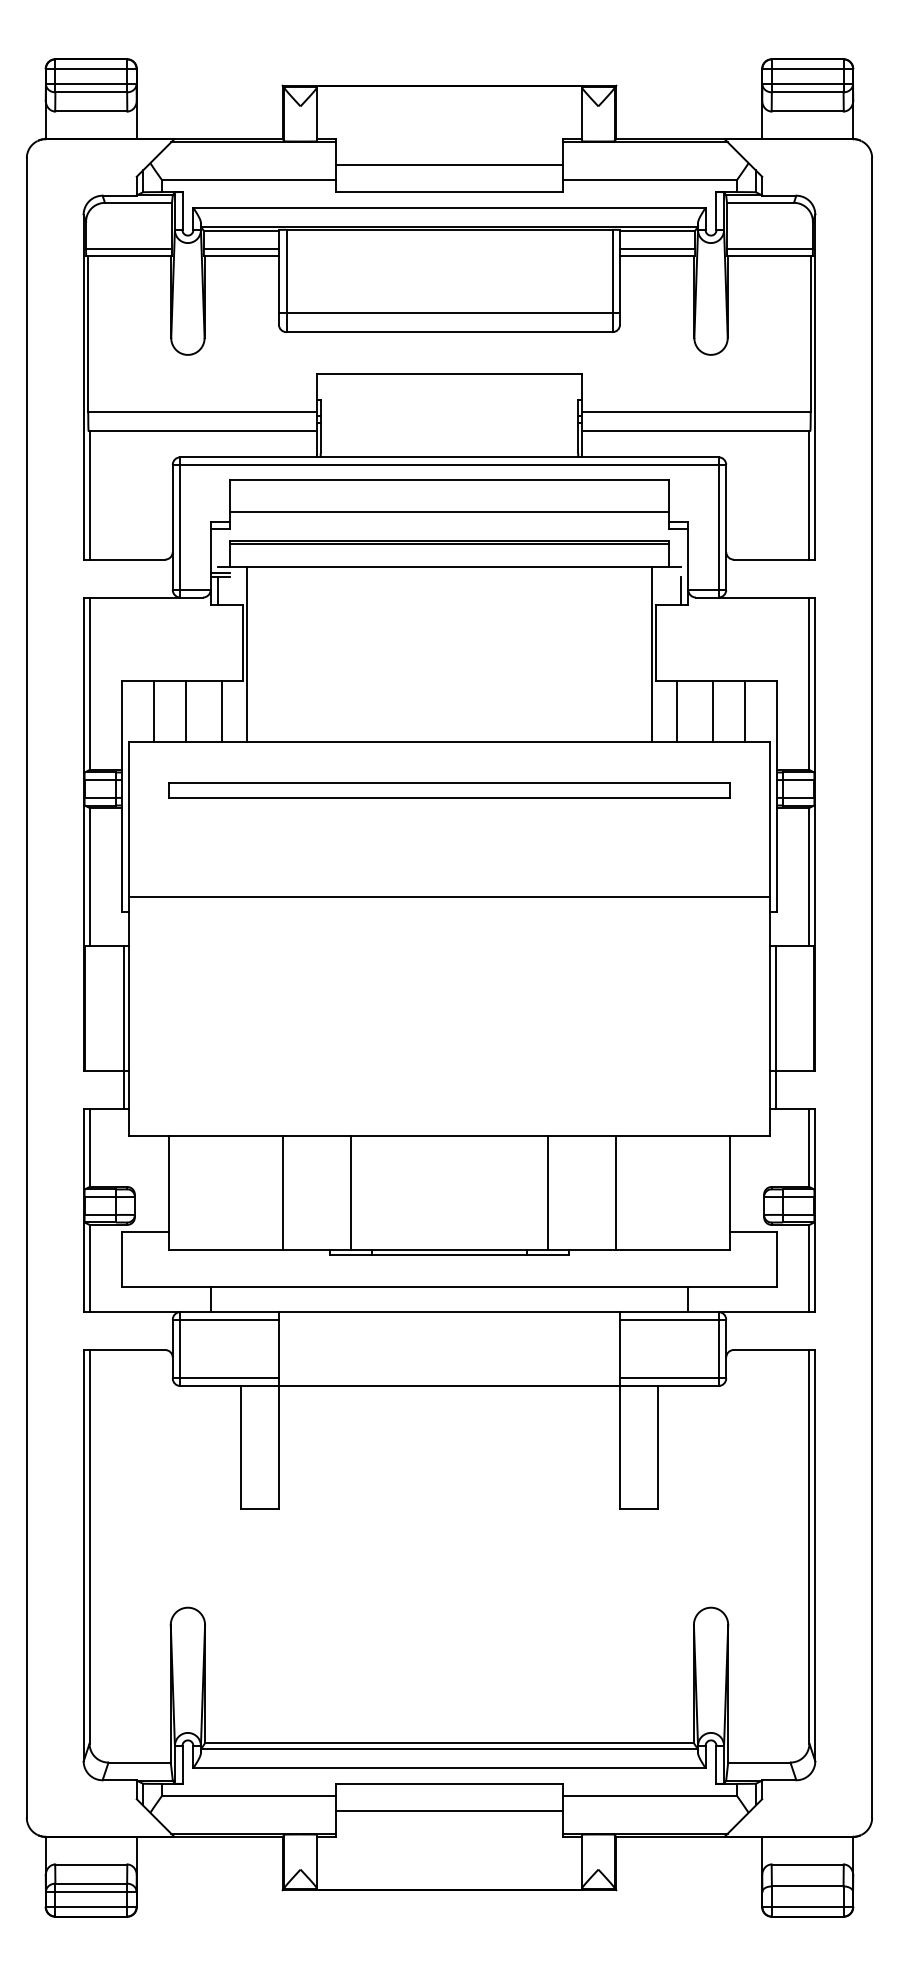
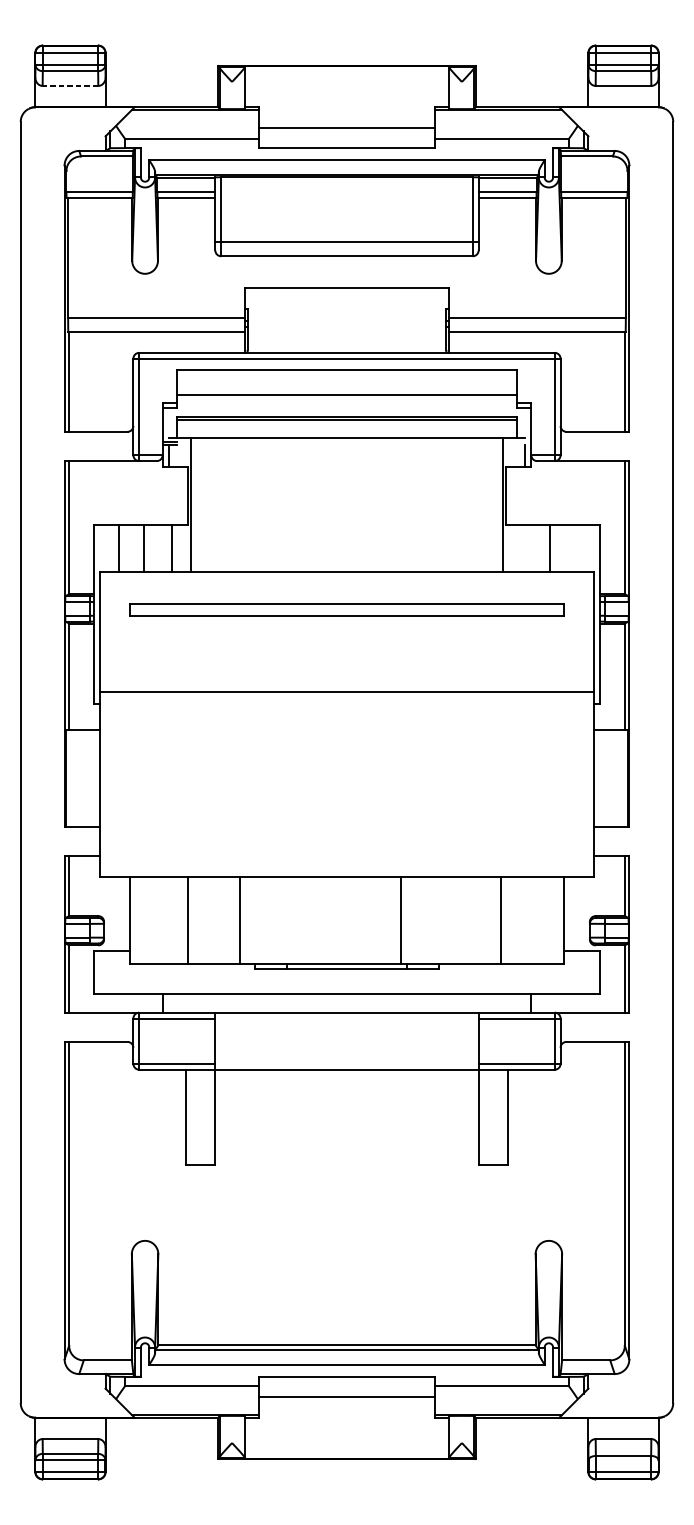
line: (90, 111) -> (69, 85), solid -> dashed
line: (676, 710) -> (522, 548), removed
line: (745, 710) -> (575, 548), removed
line: (123, 1027) -> (95, 792), removed
line: (775, 1027) -> (598, 792), removed
line: (282, 1192) -> (187, 920), moved
line: (350, 1192) -> (239, 920), moved
line: (548, 1192) -> (401, 920), moved
line: (616, 1192) -> (501, 920), moved

